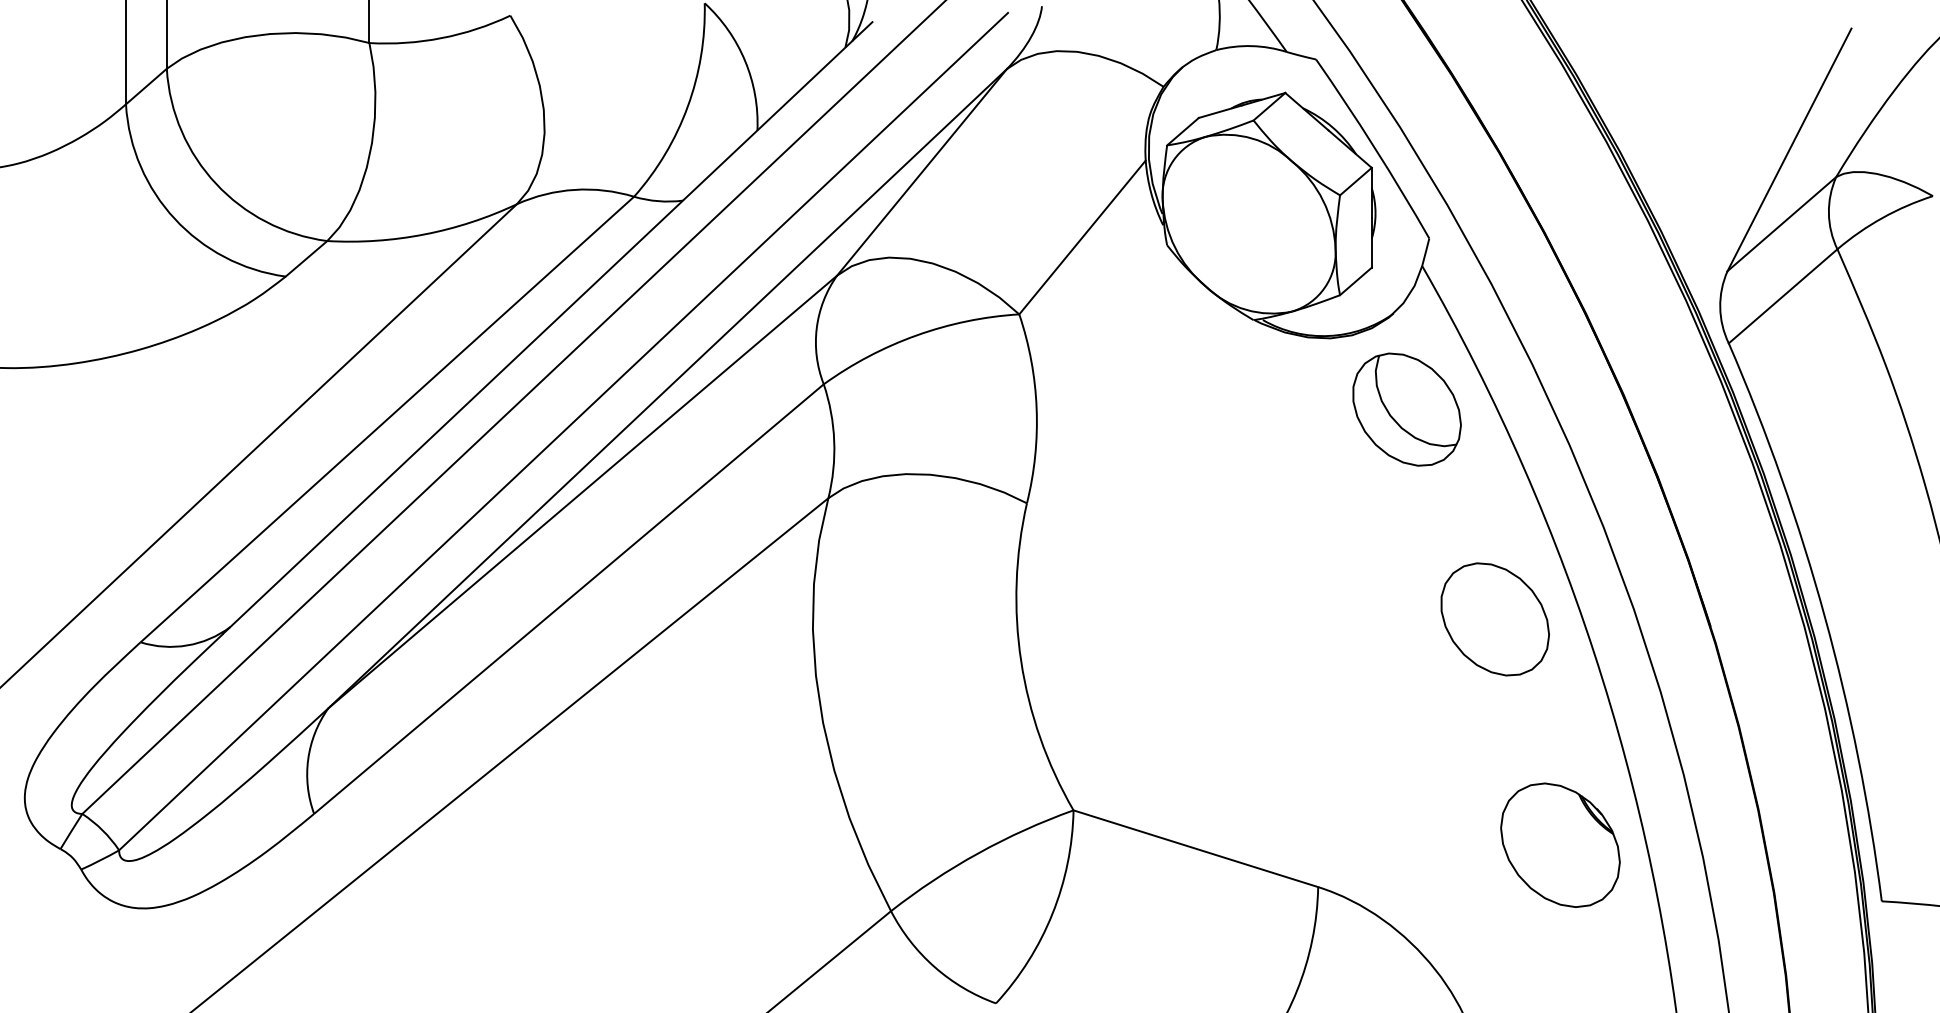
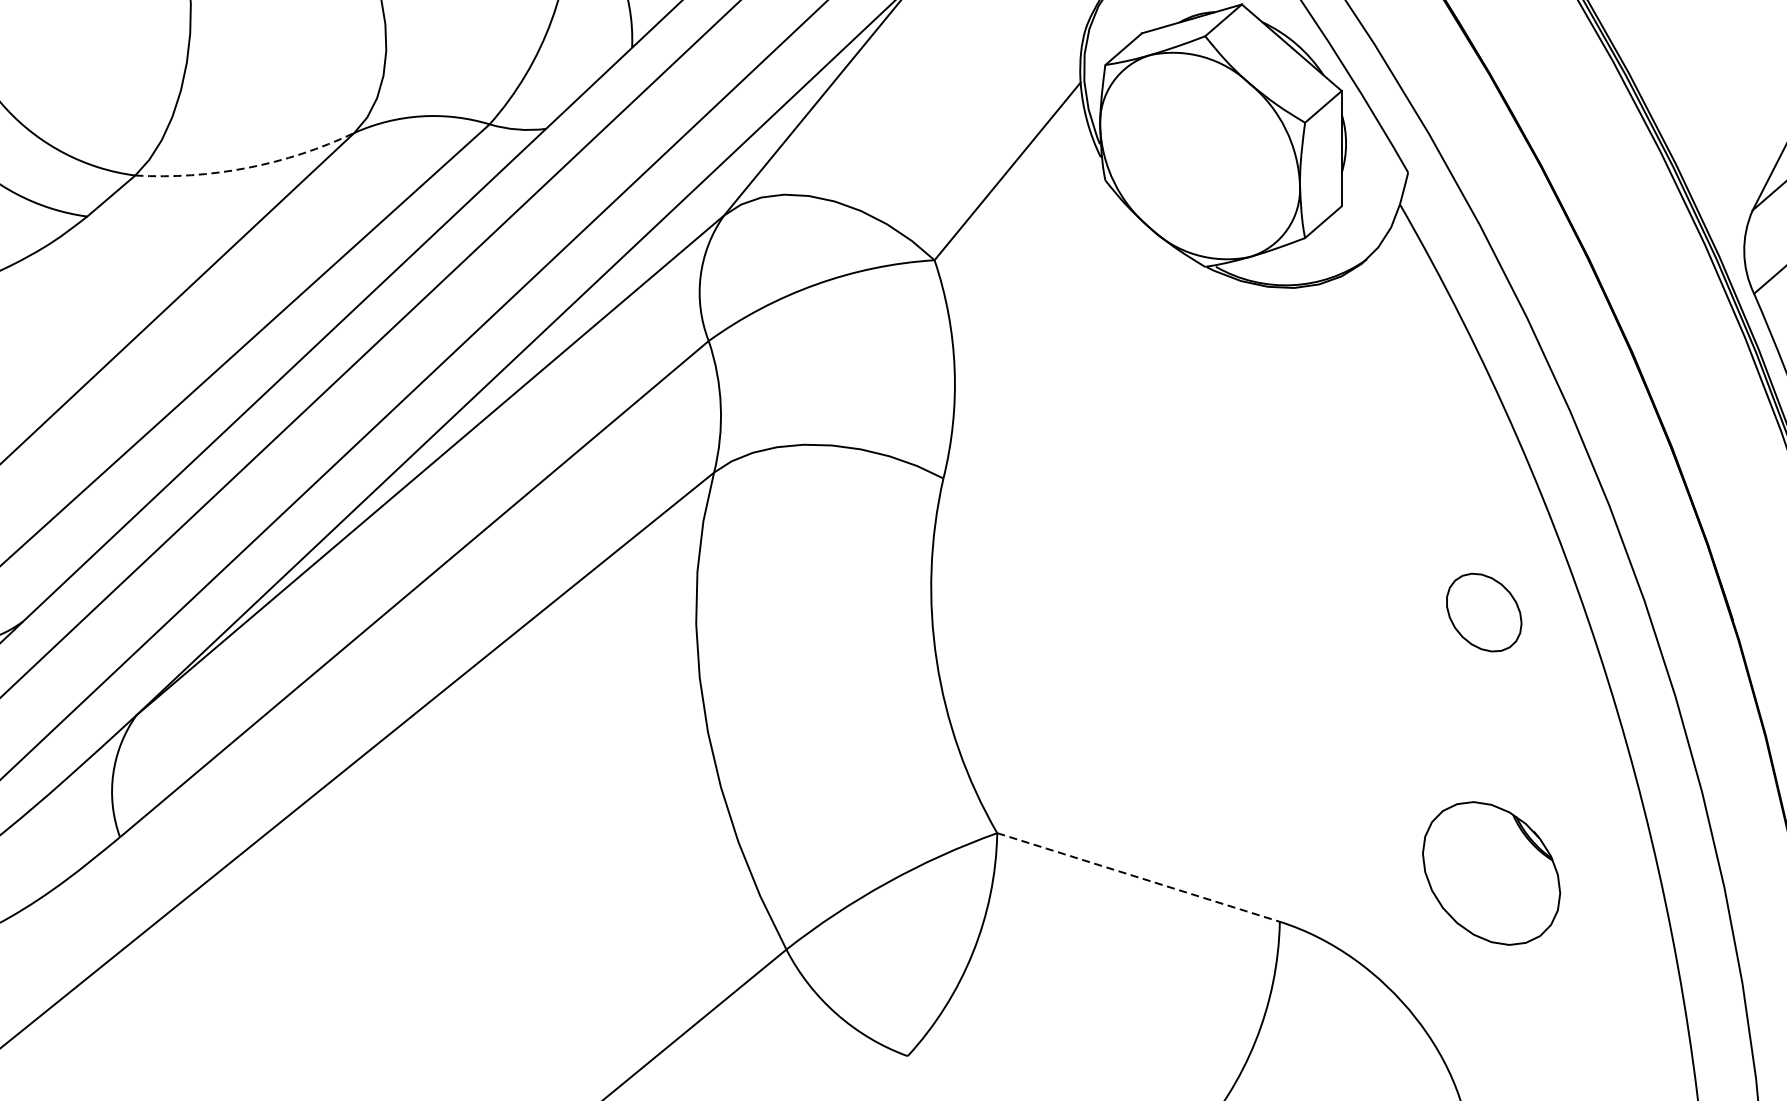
arc: (424, 234) -> (247, 167), solid -> dashed
part: (1406, 409) -> (1381, 370), removed
part: (1494, 619) -> (1483, 612), size x0.6
part: (1560, 844) -> (1491, 872), moved
line: (1196, 848) -> (1139, 877), solid -> dashed

